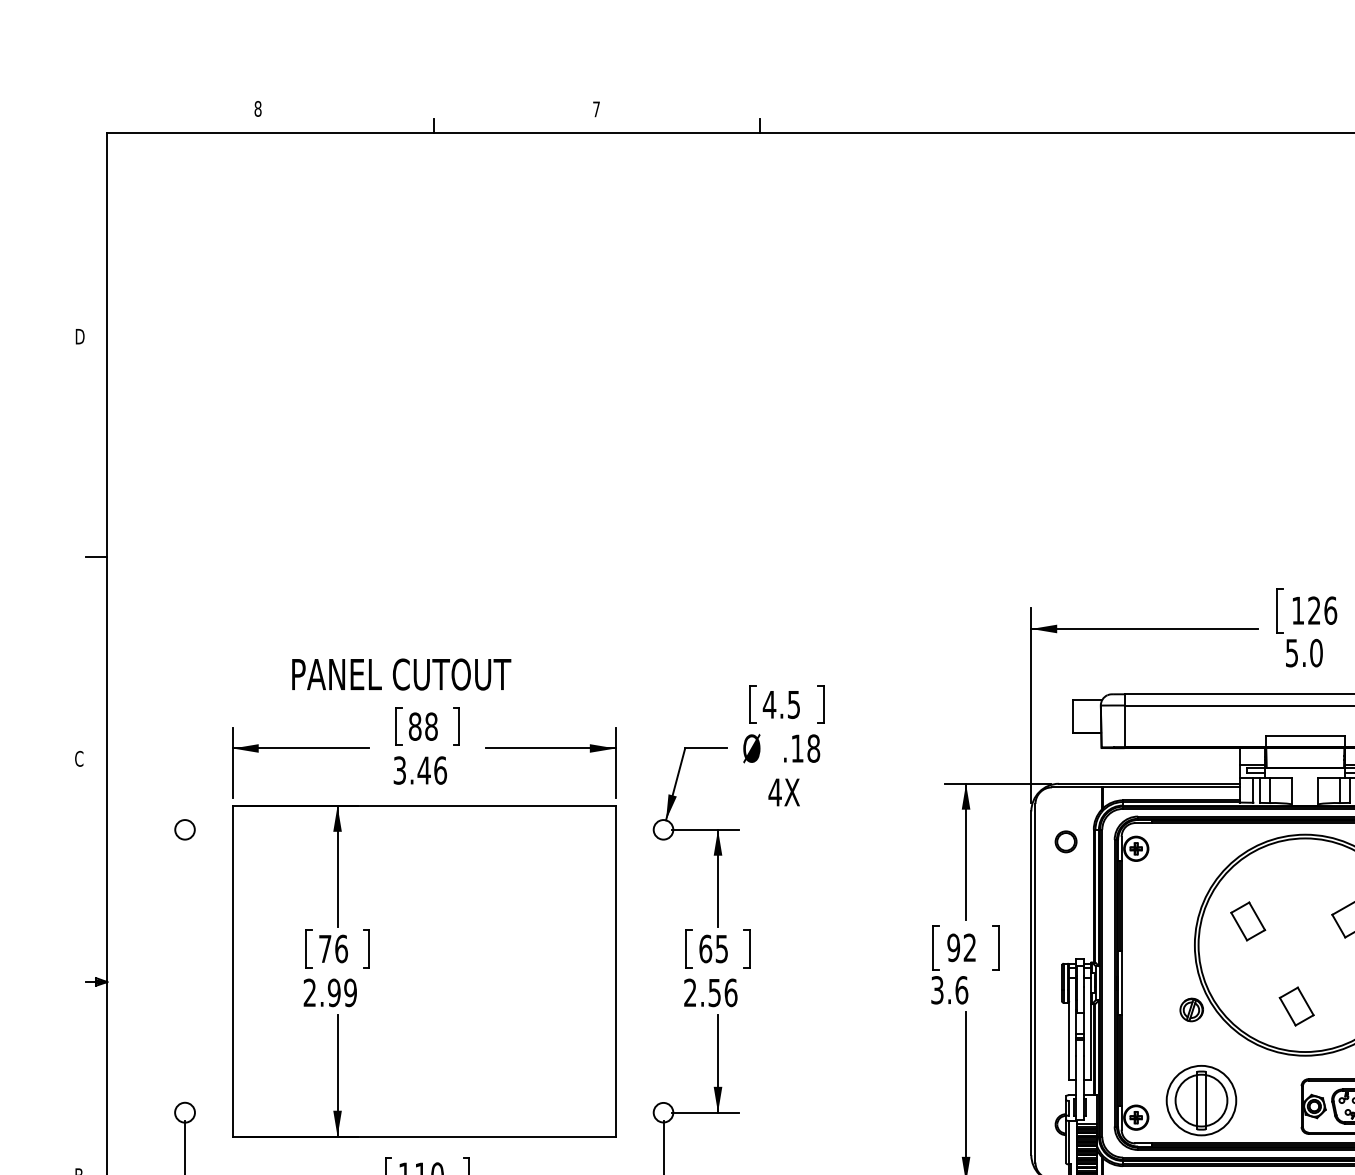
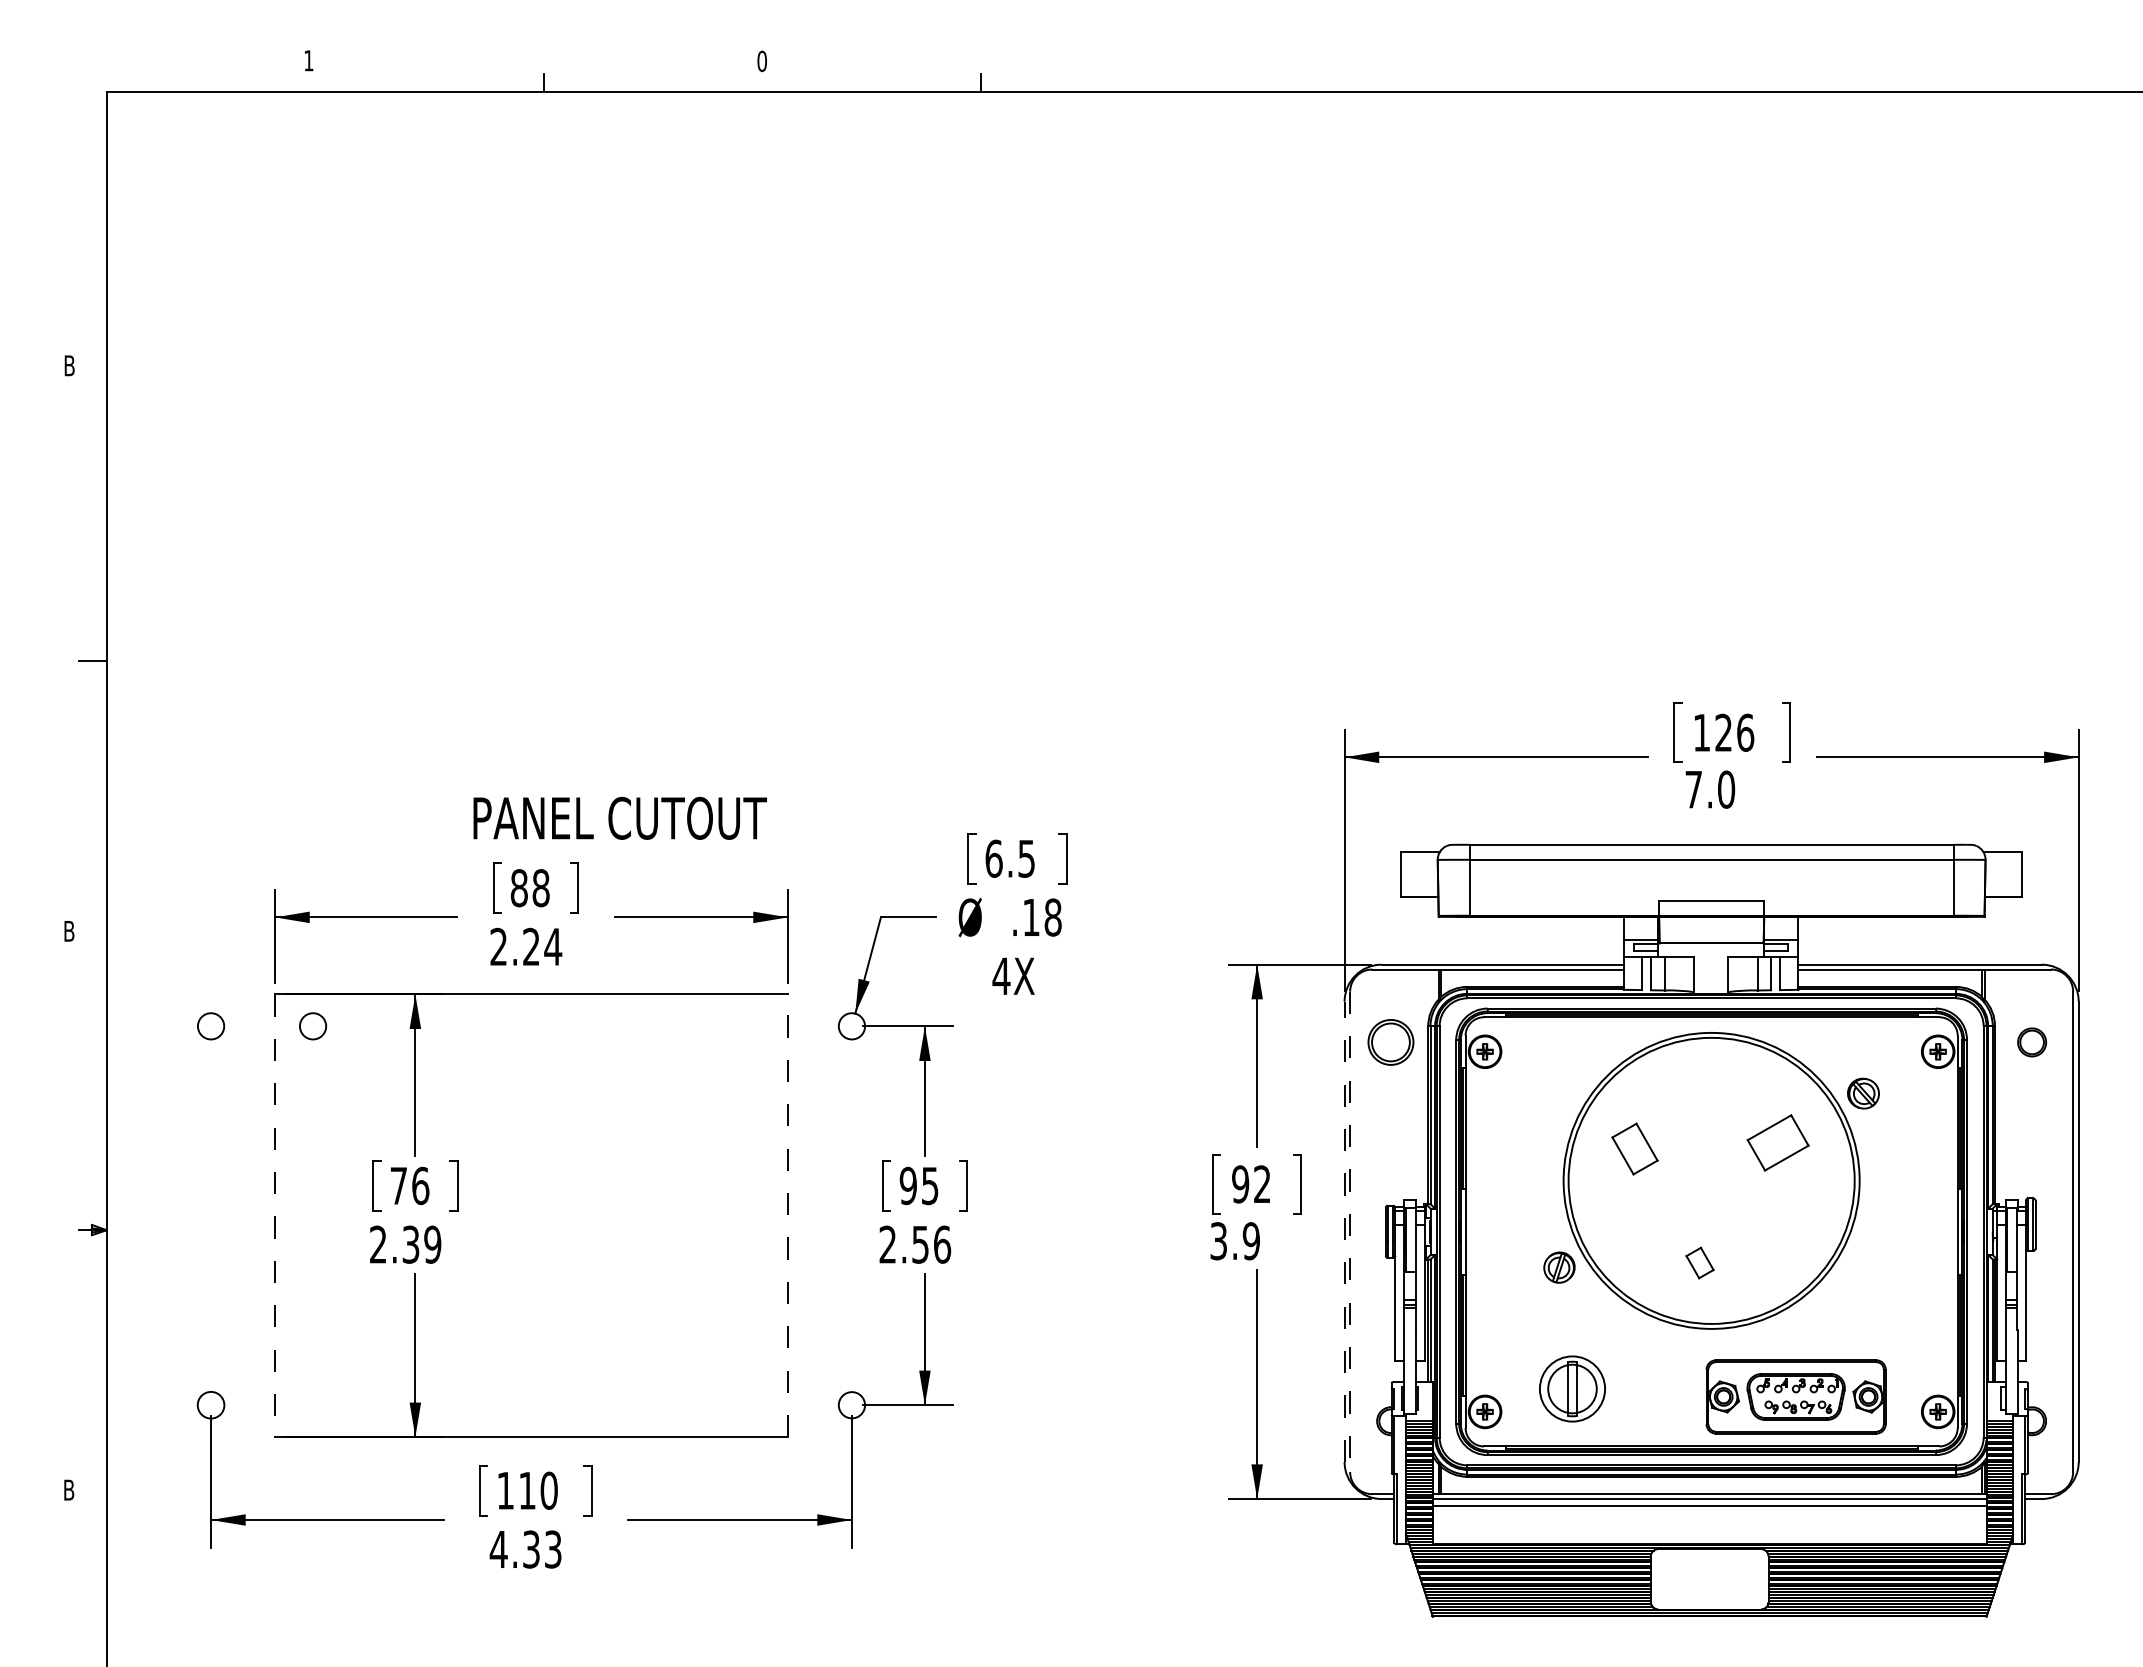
text: (257, 108) -> (308, 60), 8 -> 1
text: (596, 109) -> (762, 61), 7 -> 0
text: (80, 337) -> (71, 366), D -> B
text: (1291, 653) -> (1693, 789), 5.0 -> 7.0
text: (401, 673) -> (619, 817), moved
text: (769, 704) -> (994, 858), 4.5 -> 6.5
text: (78, 759) -> (68, 931), C -> B
text: (420, 770) -> (526, 946), 3.46 -> 2.24
circle: (261, 829) -> (313, 1026), added
part: (1066, 841) -> (1391, 1042), size x1.6
text: (705, 948) -> (908, 1185), 65 -> 95
line: (233, 971) -> (275, 1216), solid -> dashed
line: (615, 971) -> (787, 1215), solid -> dashed
line: (1031, 983) -> (1344, 1231), solid -> dashed
line: (1035, 983) -> (1350, 1232), solid -> dashed
text: (961, 990) -> (1251, 1241), 3.6 -> 3.9
text: (333, 992) -> (410, 1244), 2.99 -> 2.39
part: (1296, 1006) -> (1699, 1262), size x0.6
part: (1201, 1100) -> (1572, 1388), size x0.7

